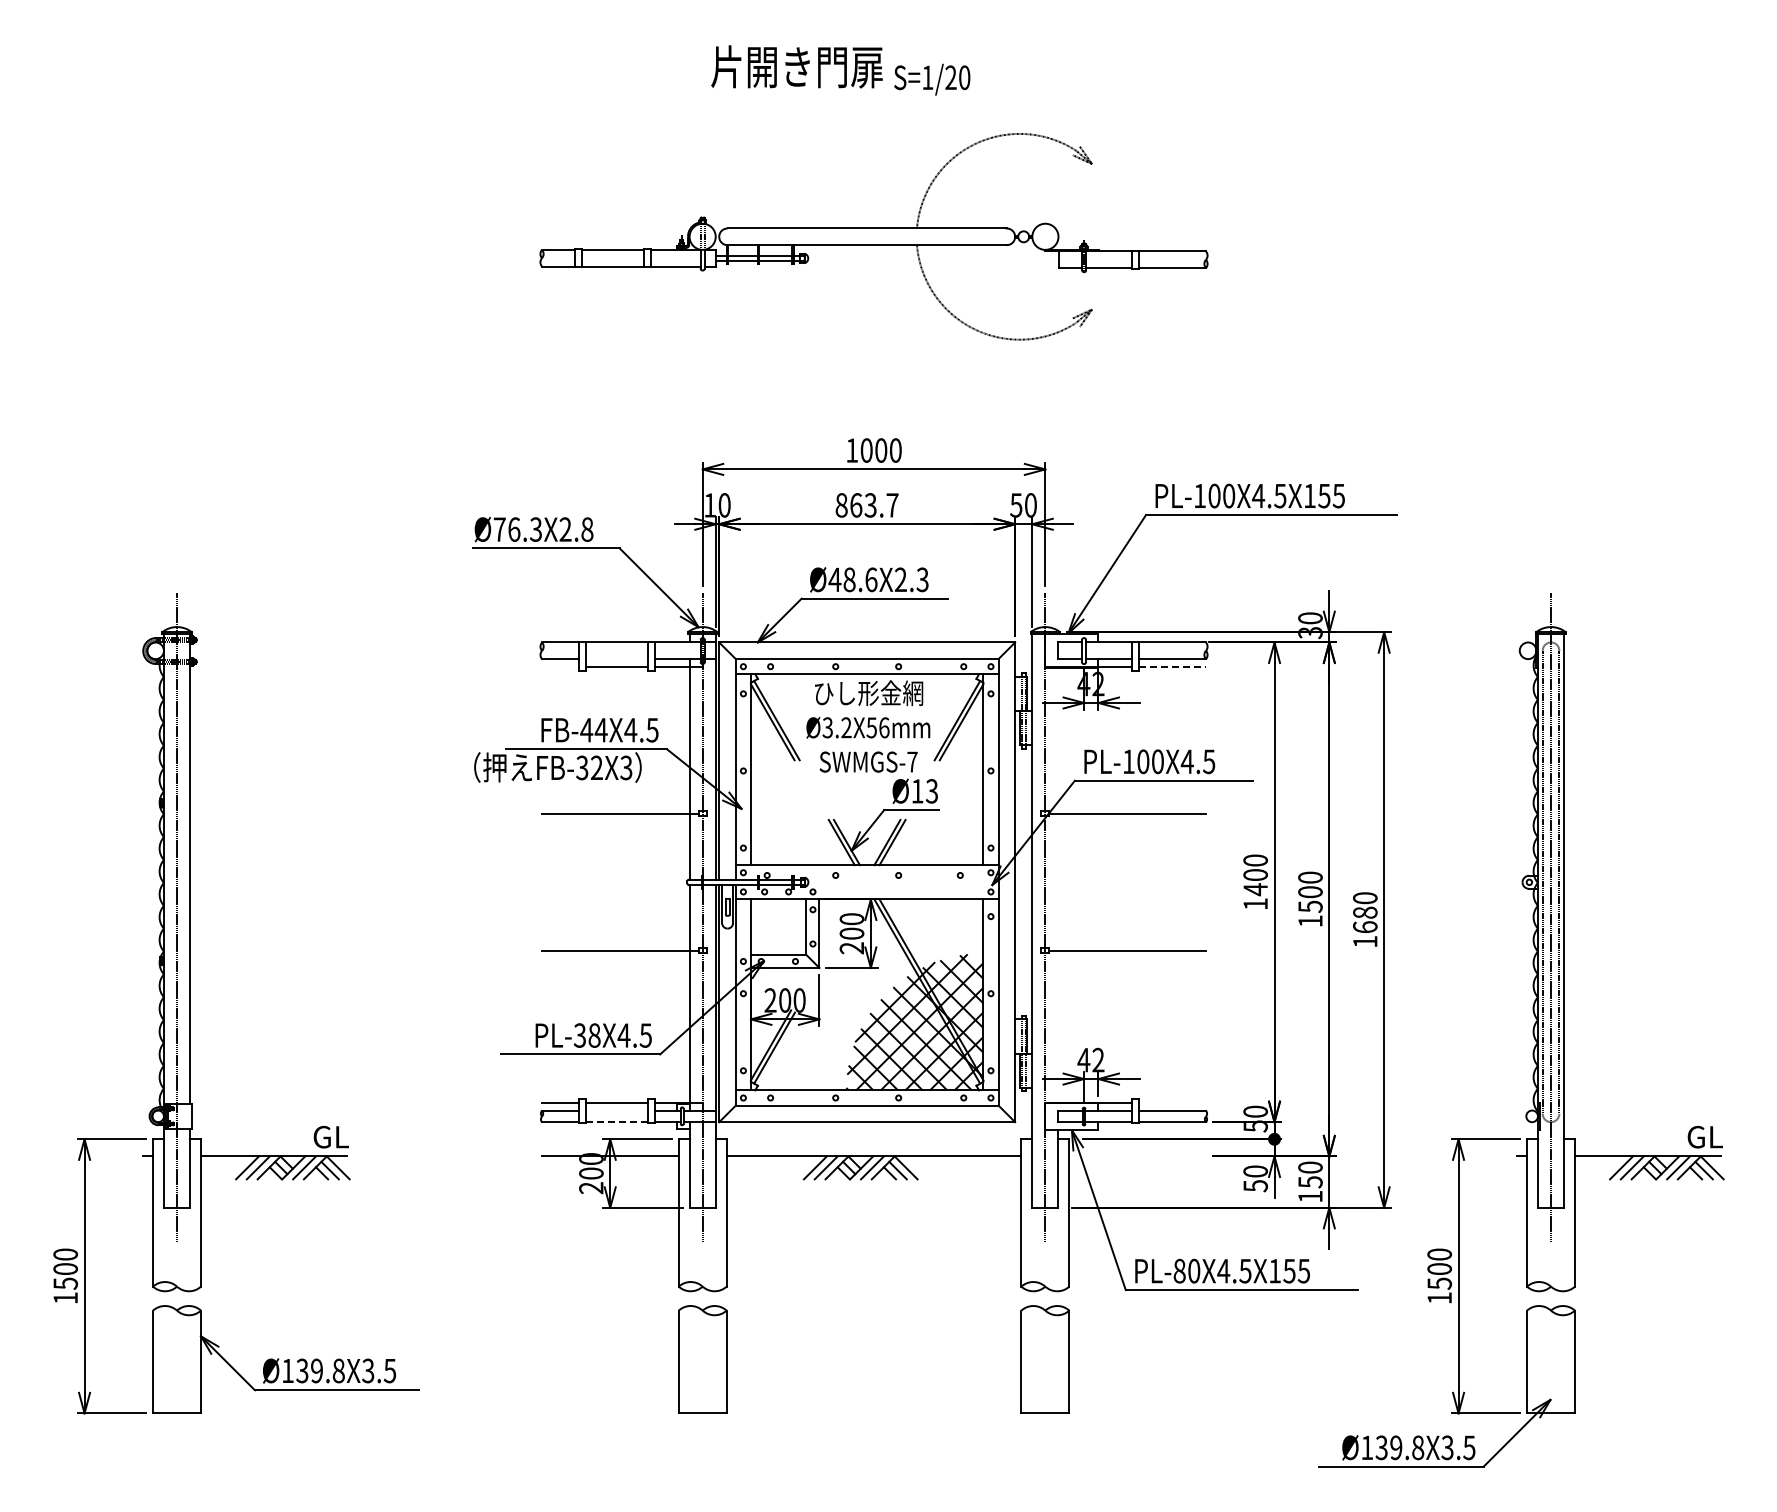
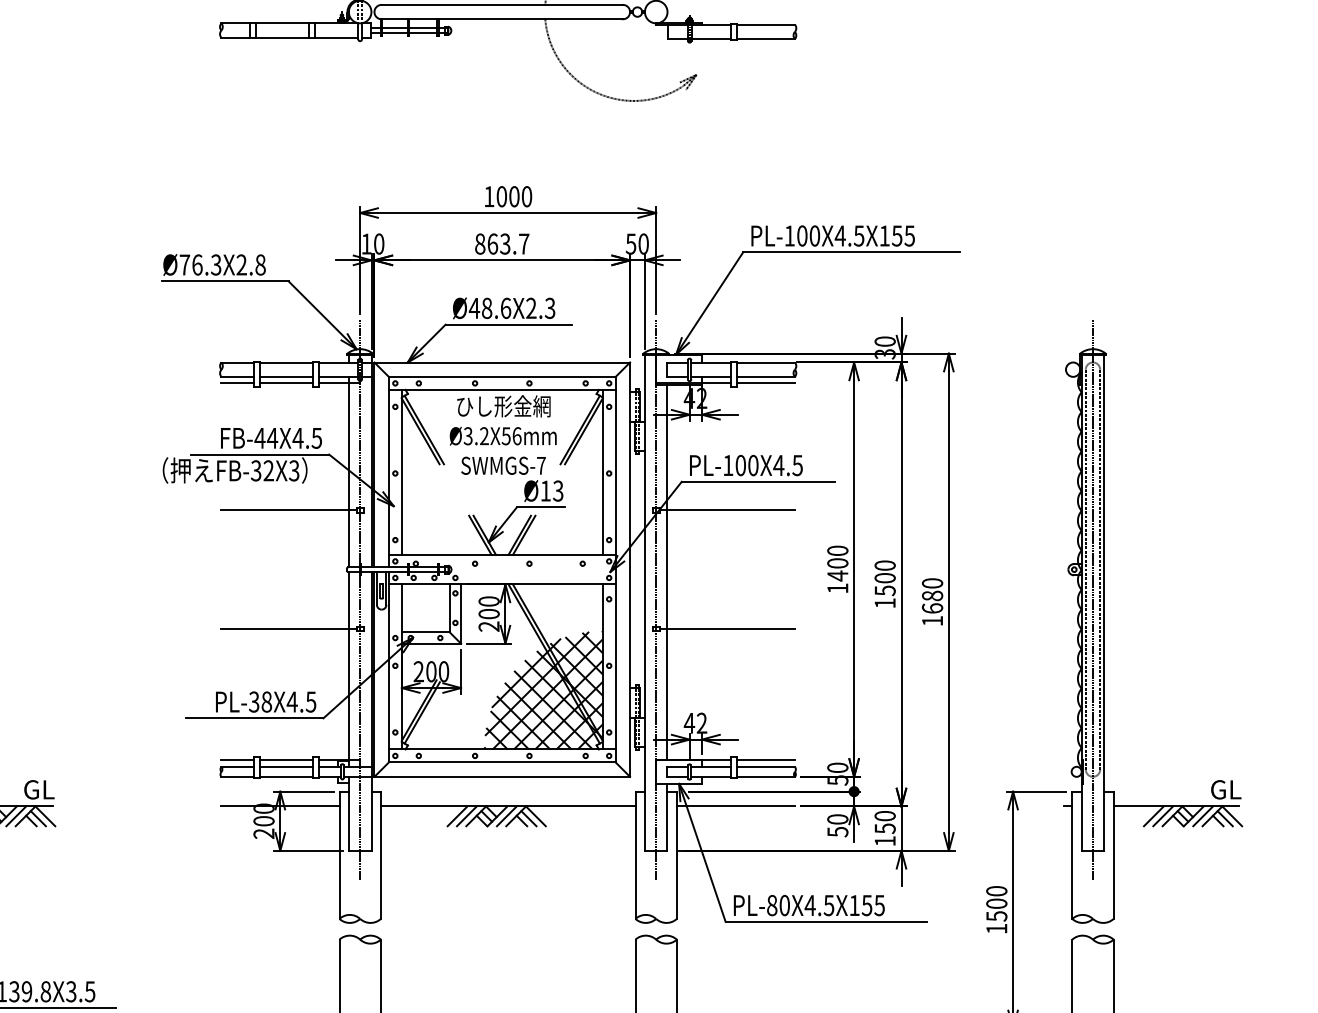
line: (616, 659) -> (285, 377), added
line: (560, 666) -> (237, 383), added
line: (1172, 666) -> (766, 383), dashed -> solid
line: (1058, 884) -> (667, 571), added
line: (1171, 1103) -> (765, 760), added
line: (616, 1110) -> (285, 766), added
line: (617, 1122) -> (286, 777), dashed -> solid
line: (1137, 1156) -> (735, 806), added

